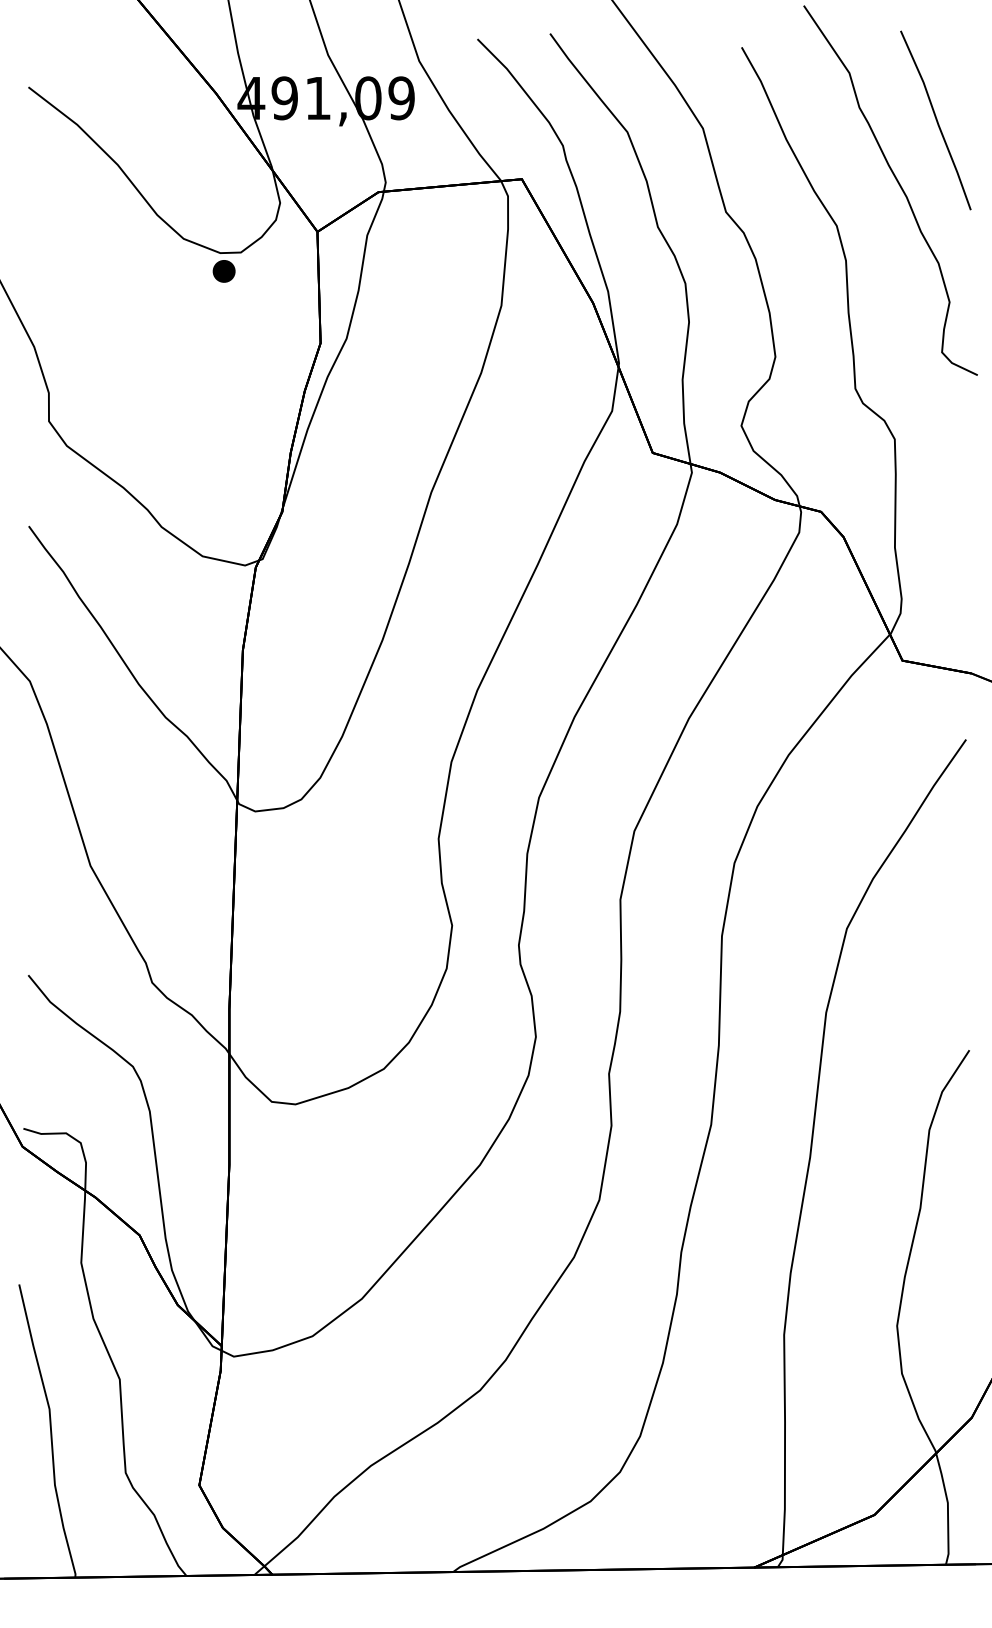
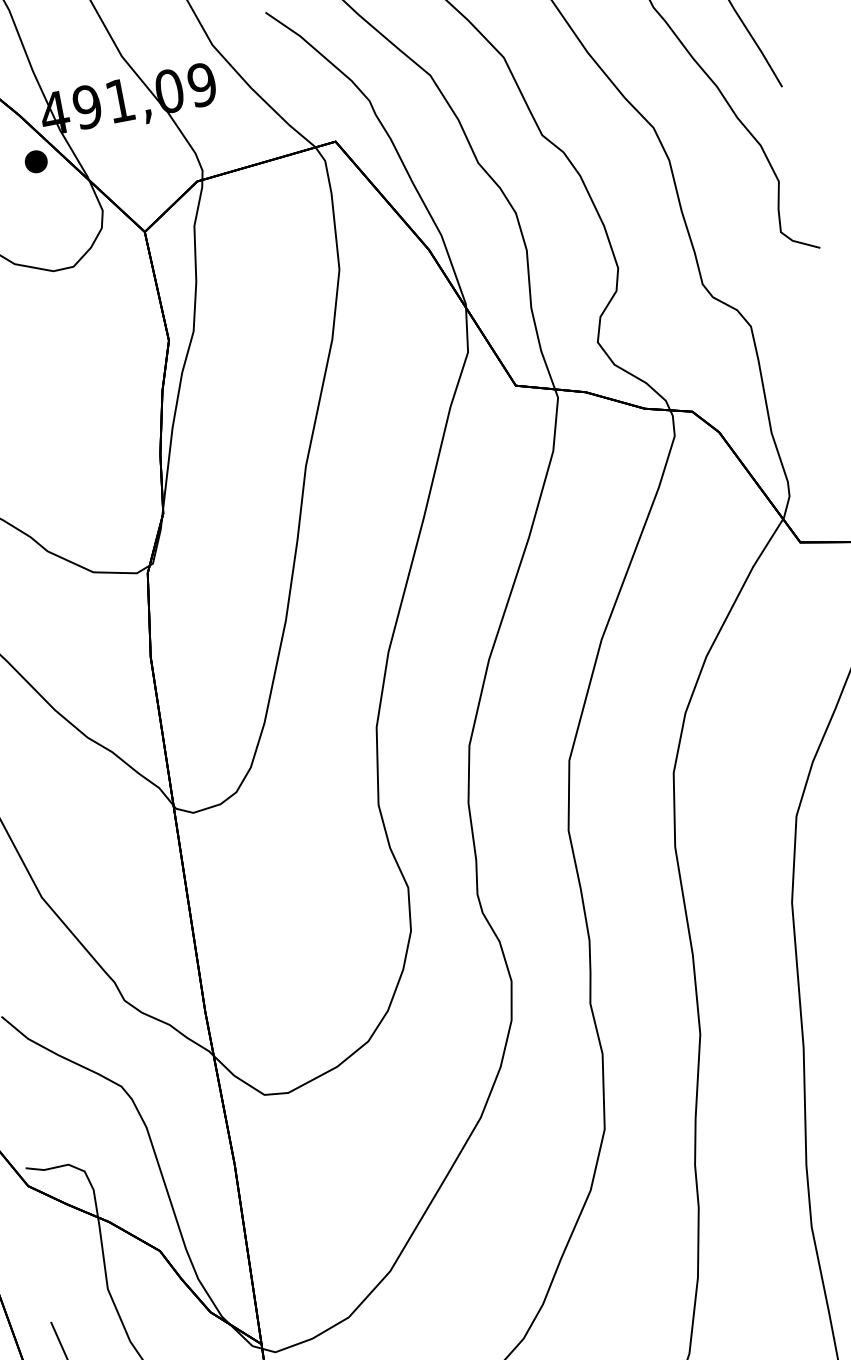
part: (223, 271) -> (35, 162), moved

